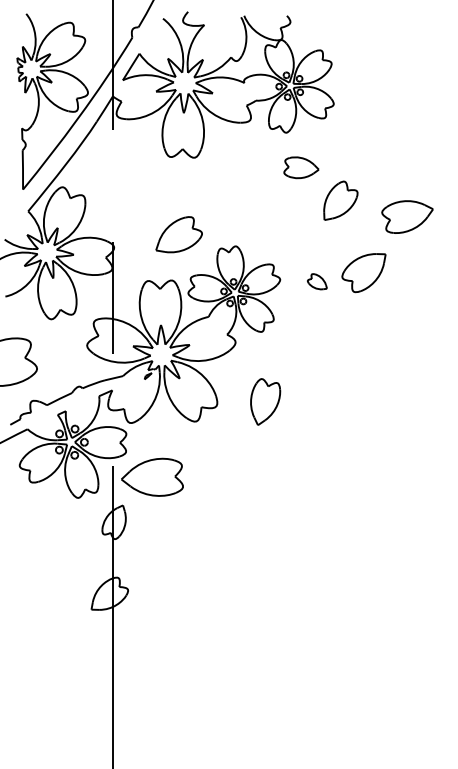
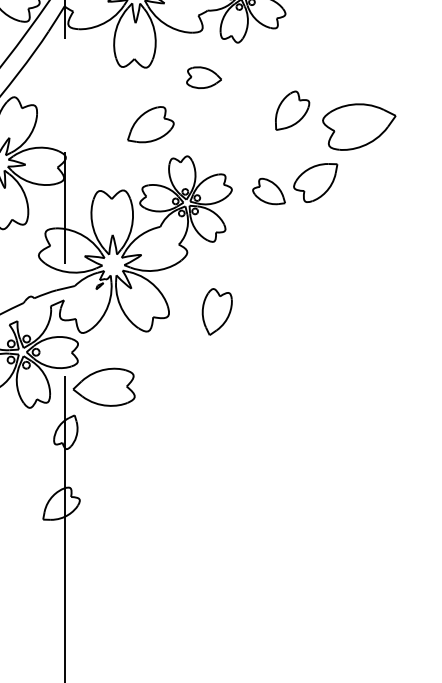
part: (301, 167) -> (204, 77), moved
part: (407, 216) -> (359, 126), size x1.43
part: (178, 234) -> (150, 124), moved
part: (317, 281) -> (269, 191), size x1.67

